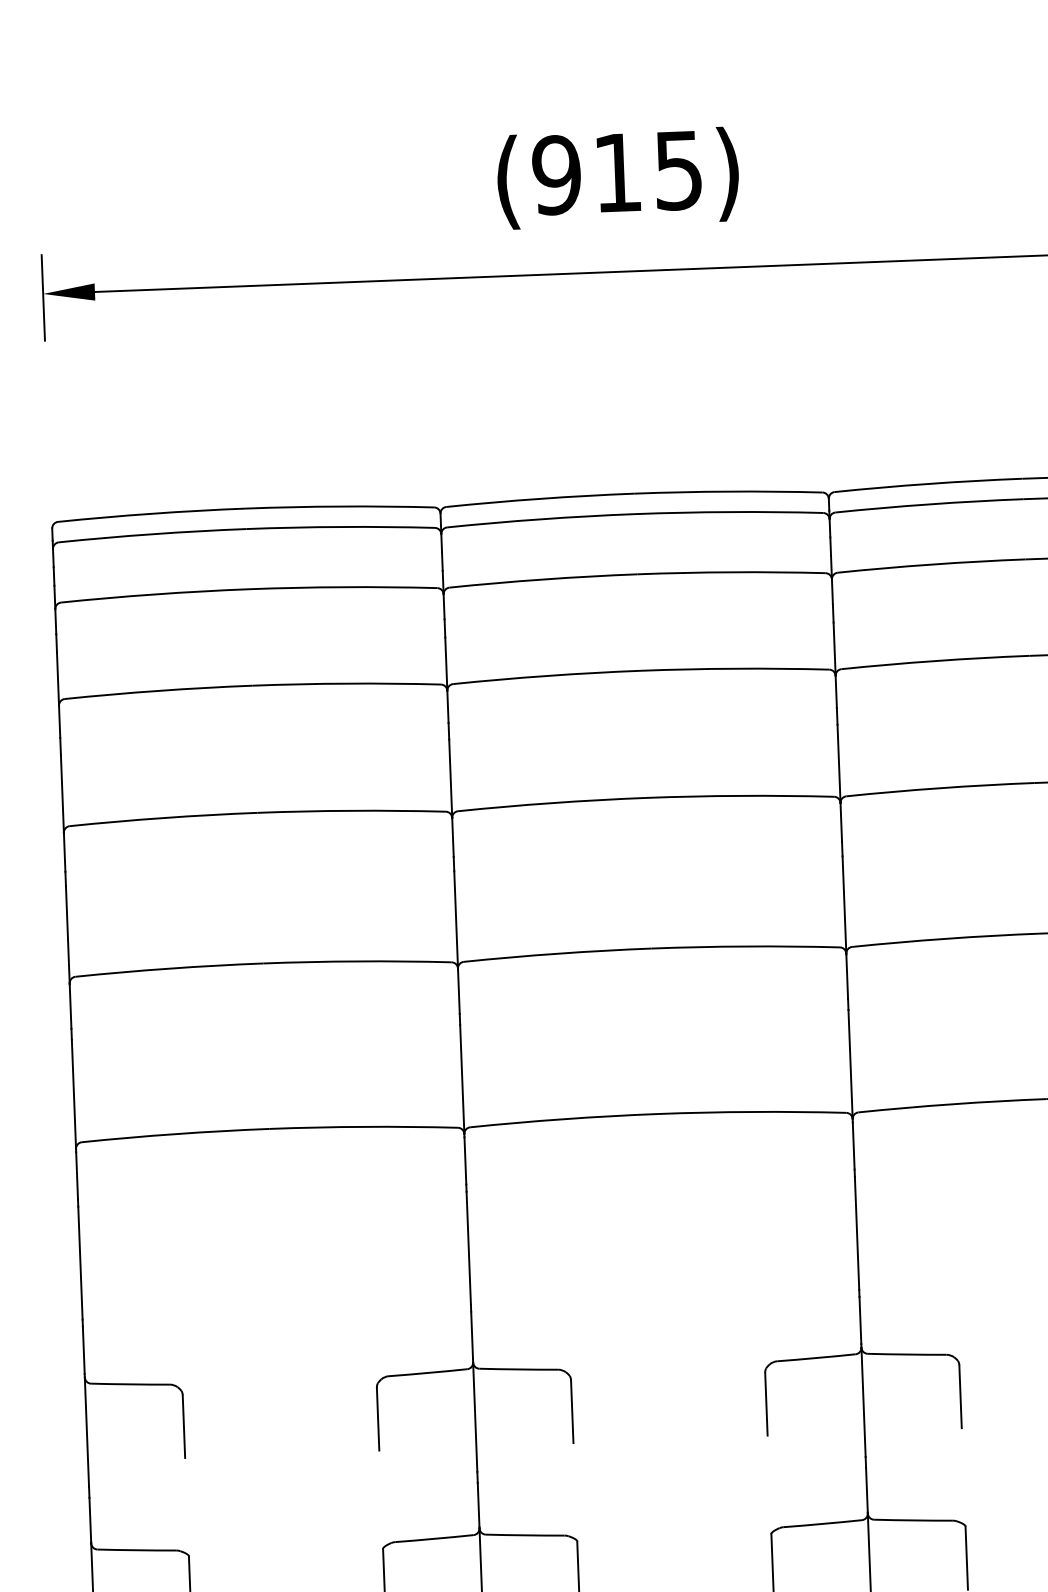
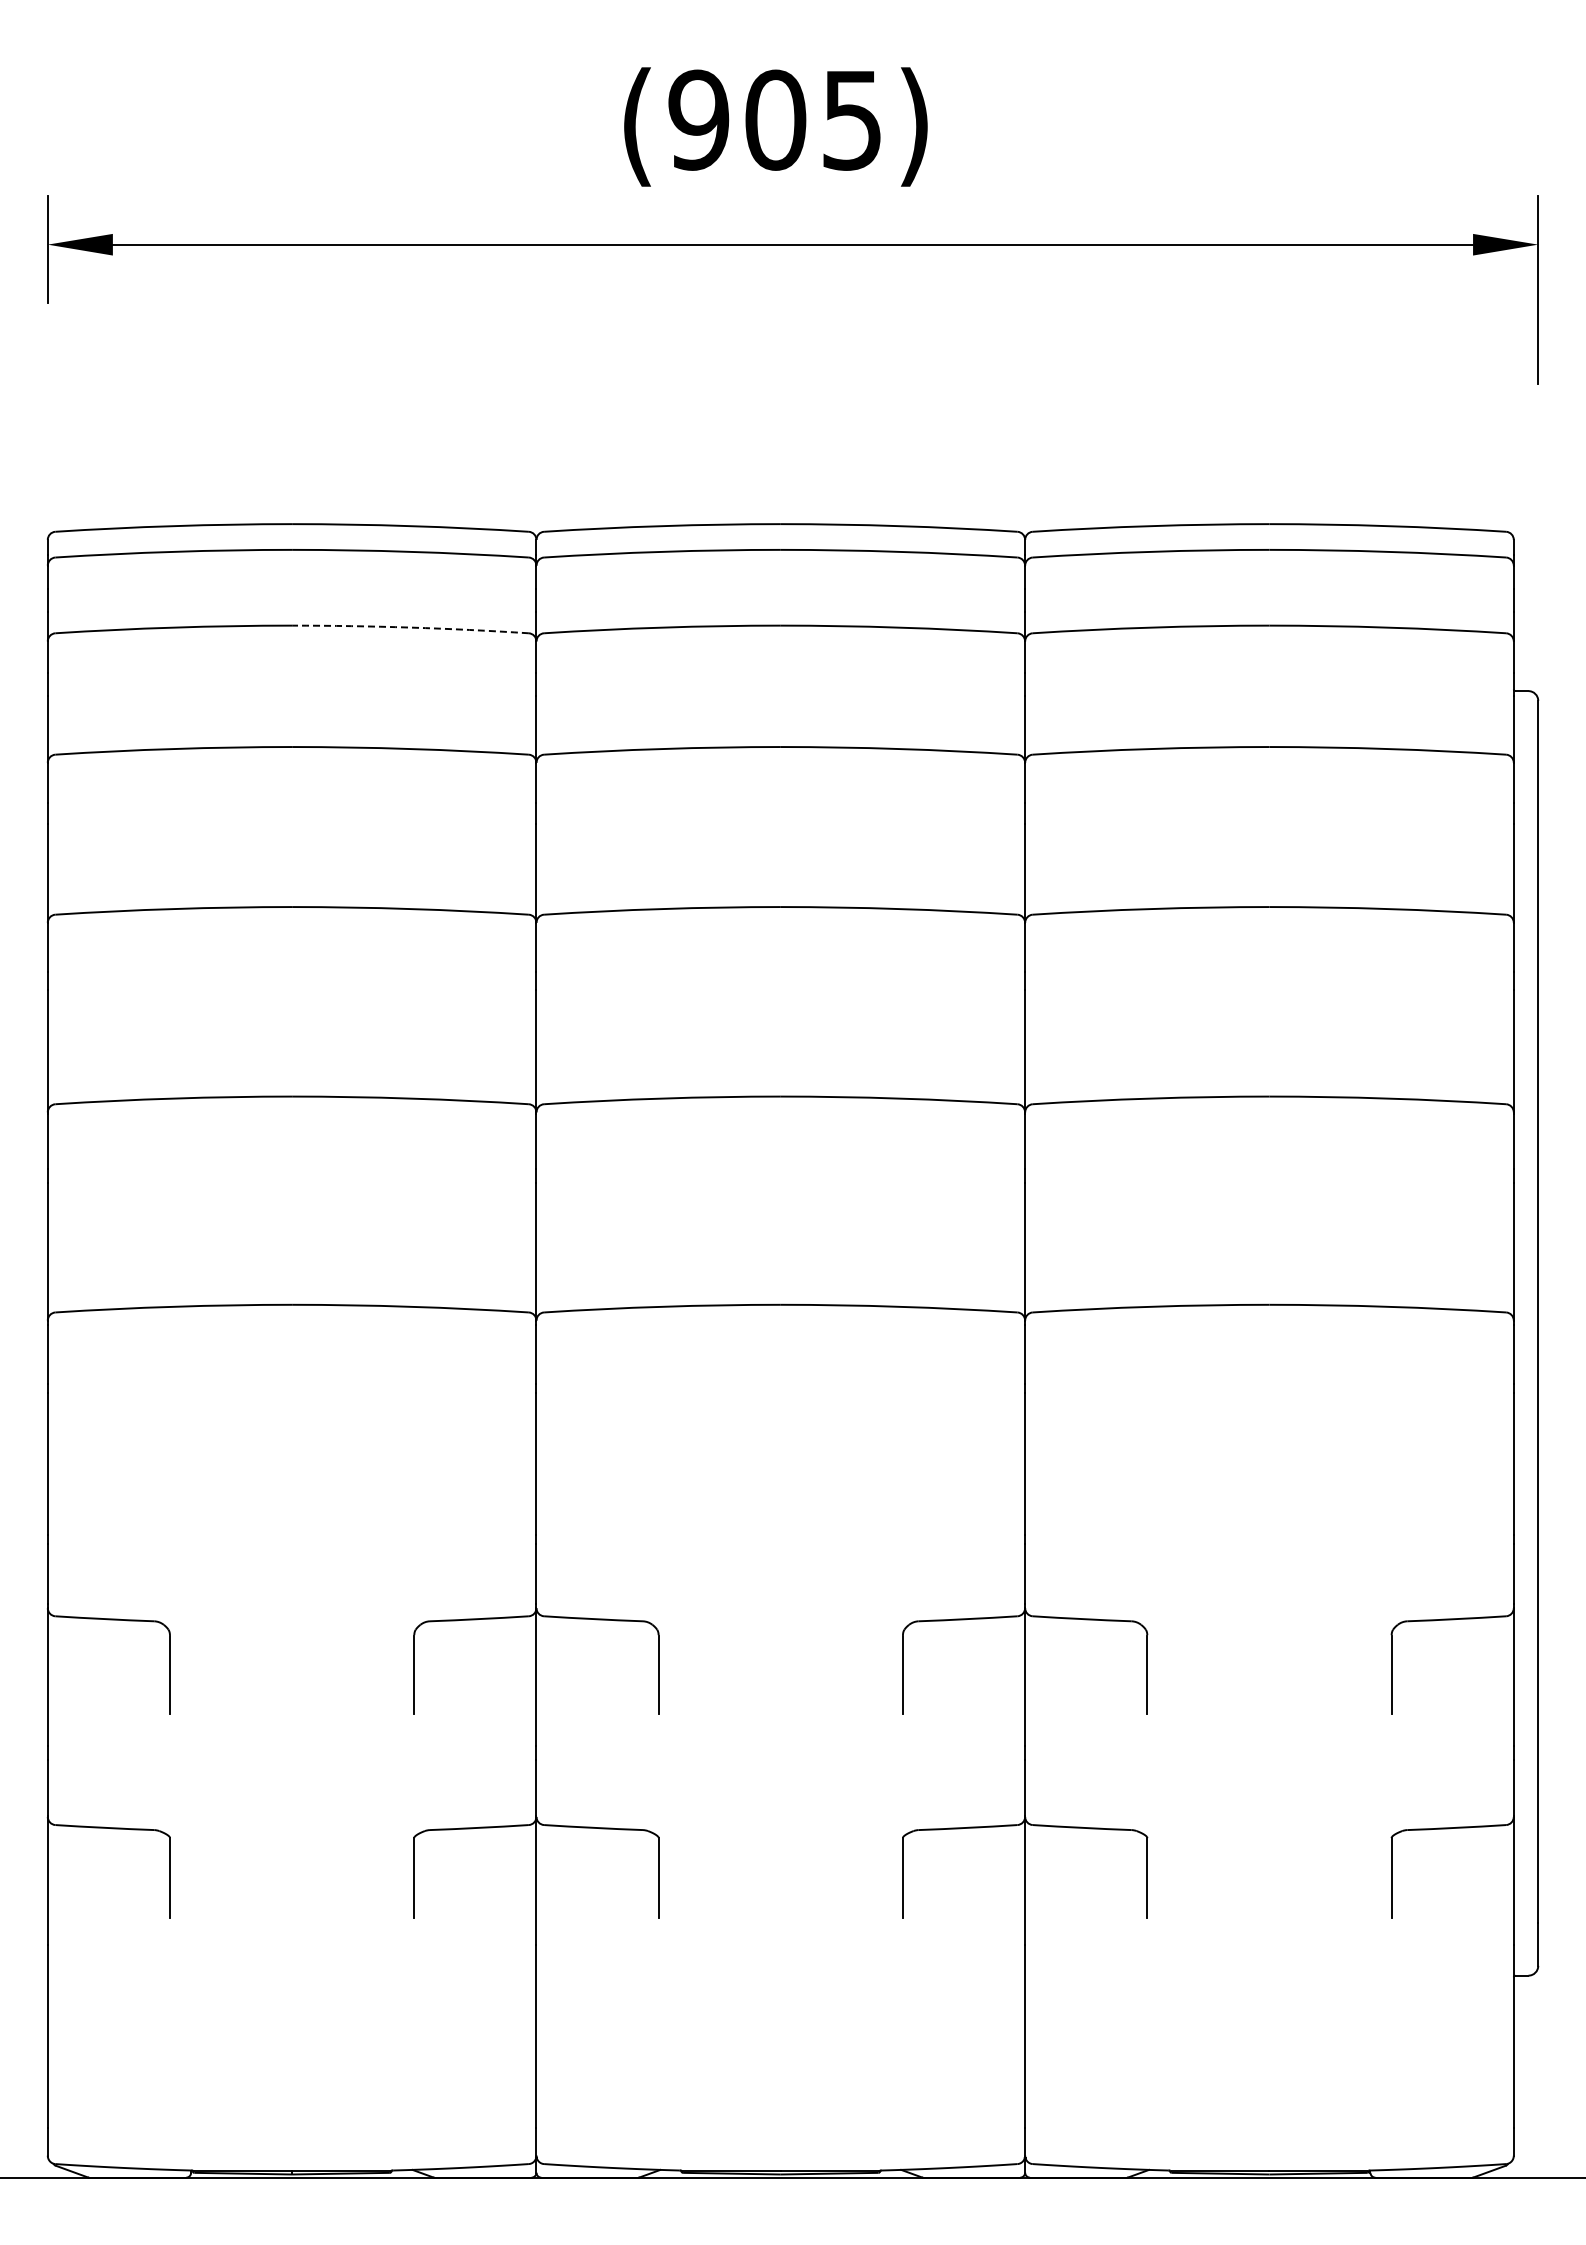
text: (617, 172) -> (775, 119), (915) -> (905)
arc: (343, 587) -> (410, 627), solid -> dashed

